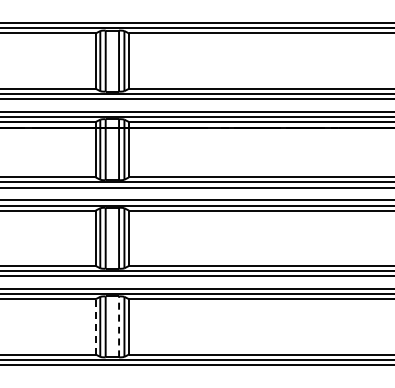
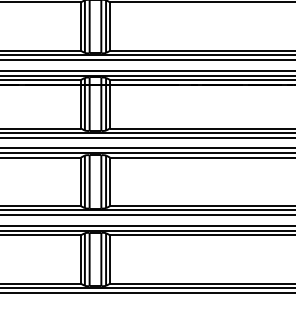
line: (95, 326) -> (80, 259), dashed -> solid
line: (119, 326) -> (101, 259), dashed -> solid

